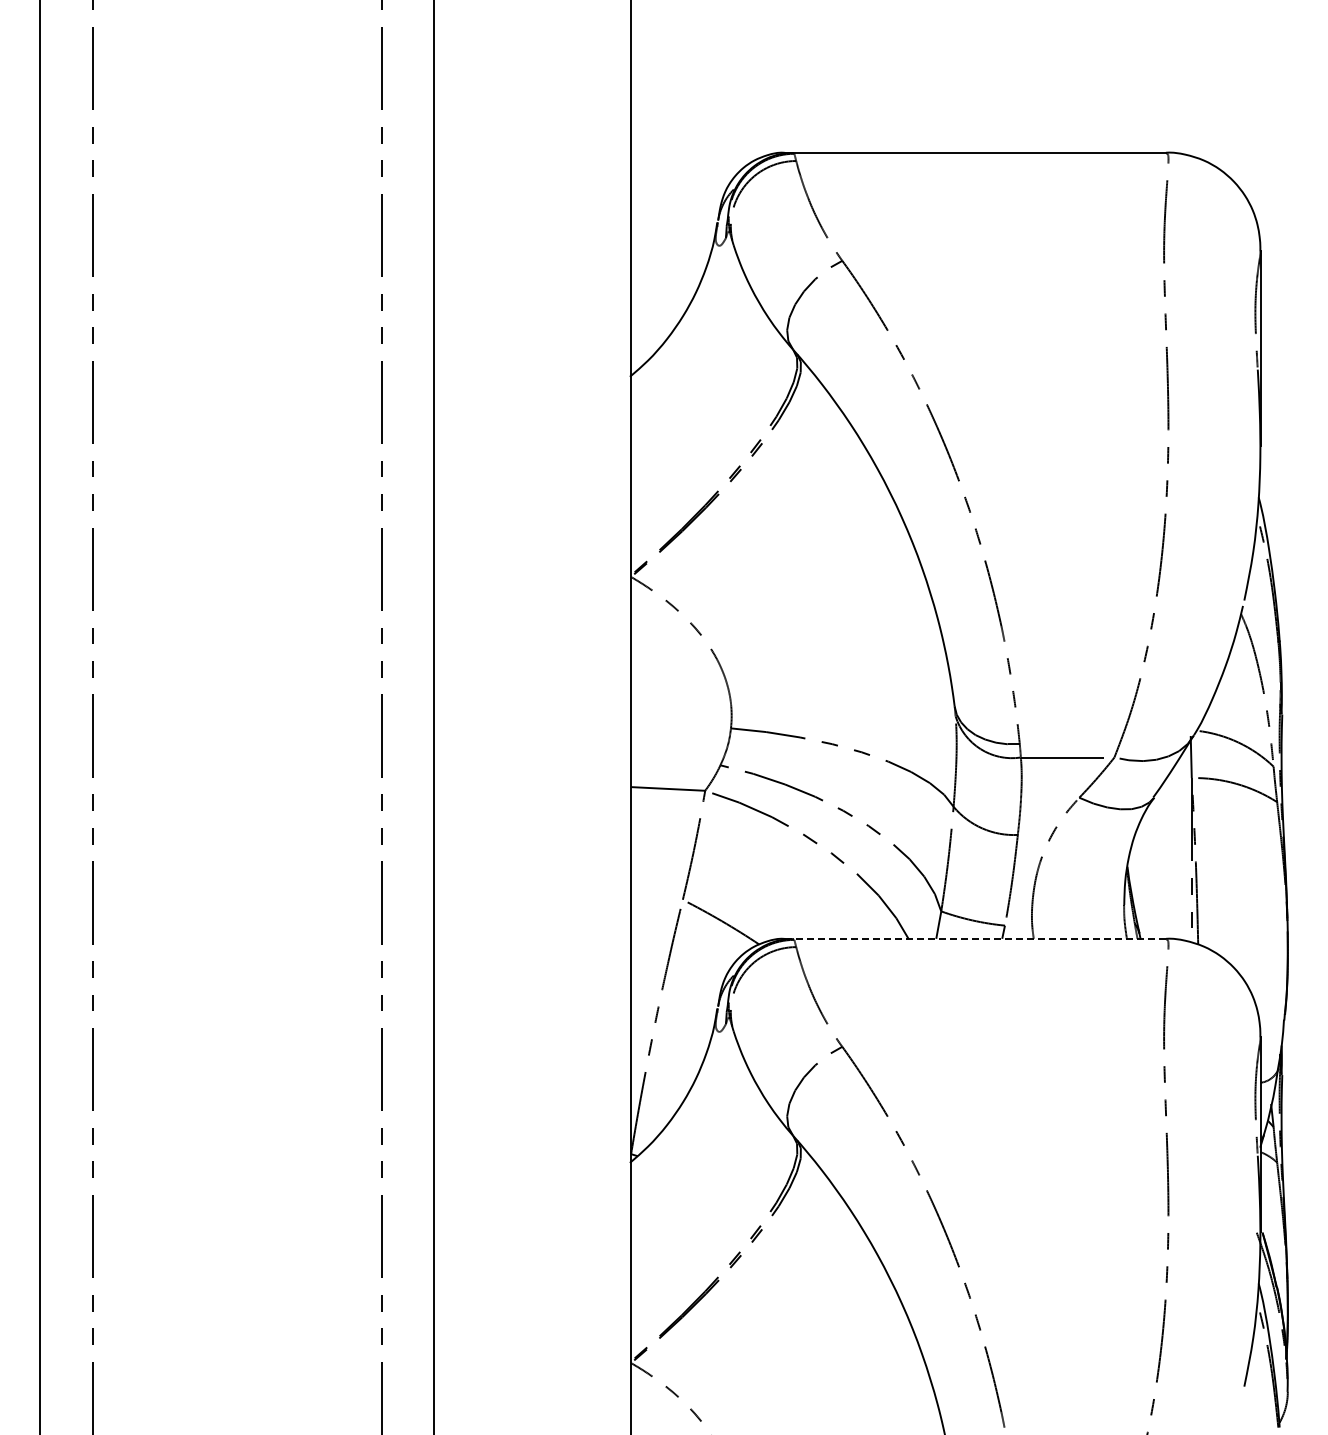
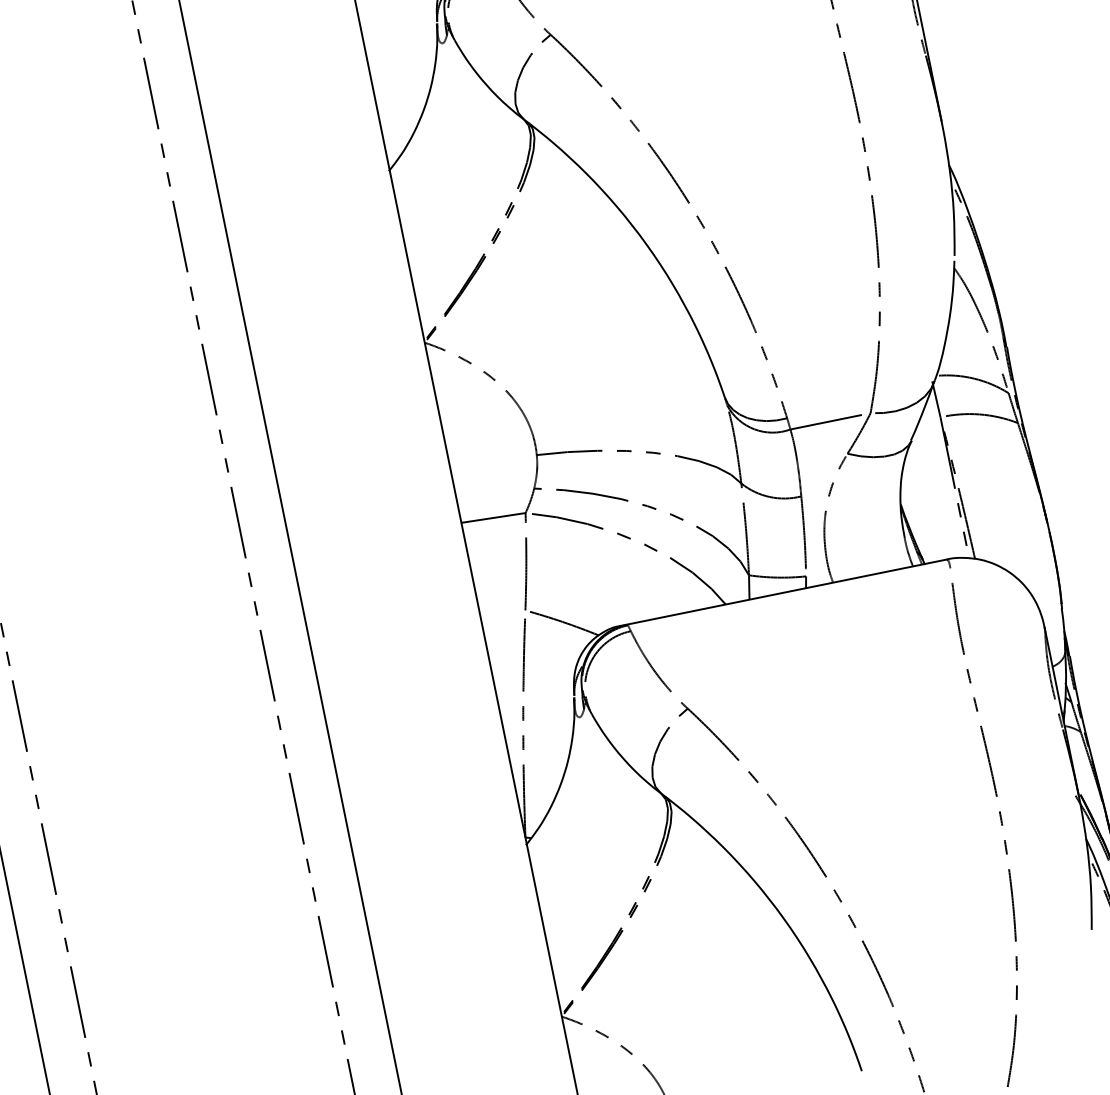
line: (975, 938) -> (783, 592), dashed -> solid

